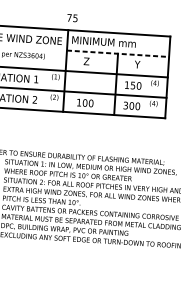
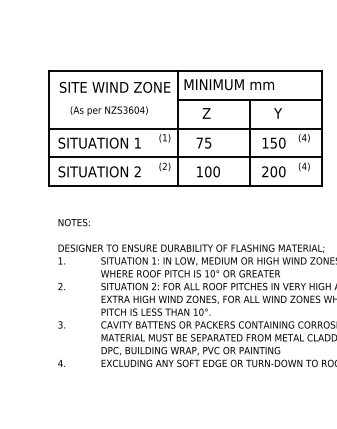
text: (72, 17) -> (203, 142), moved
line: (117, 53) -> (249, 99), dashed -> solid
text: (125, 106) -> (265, 172), 300 -> 200

